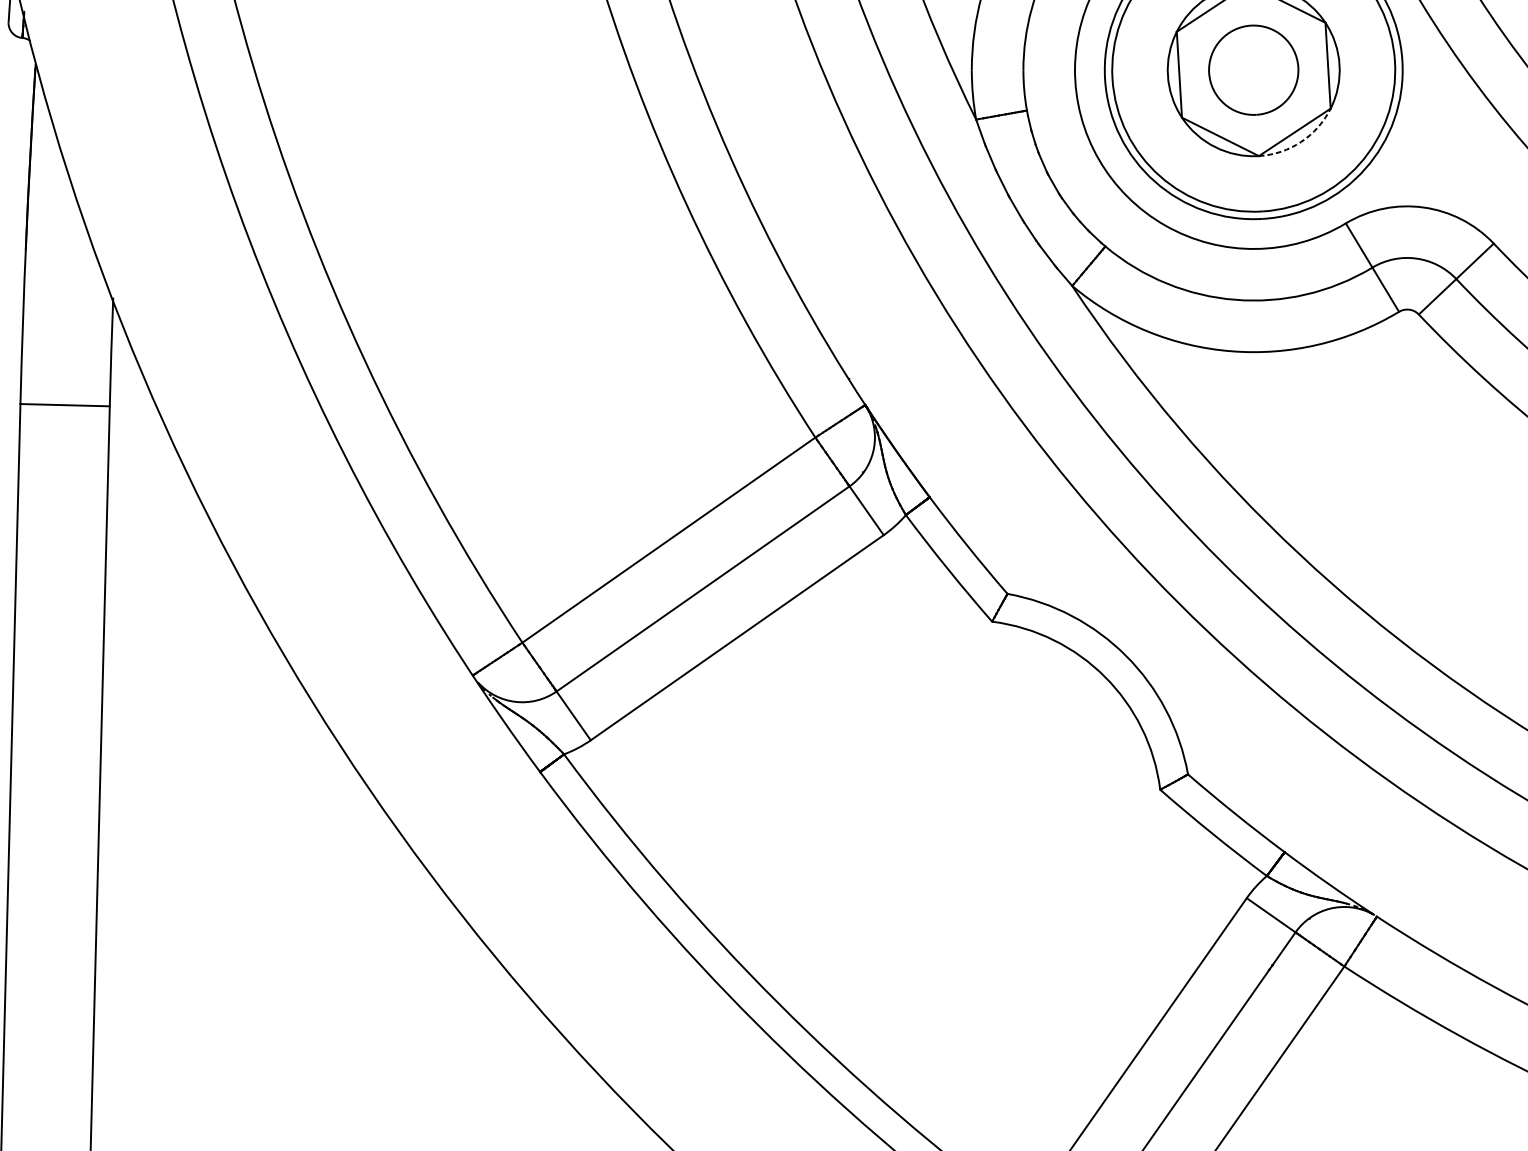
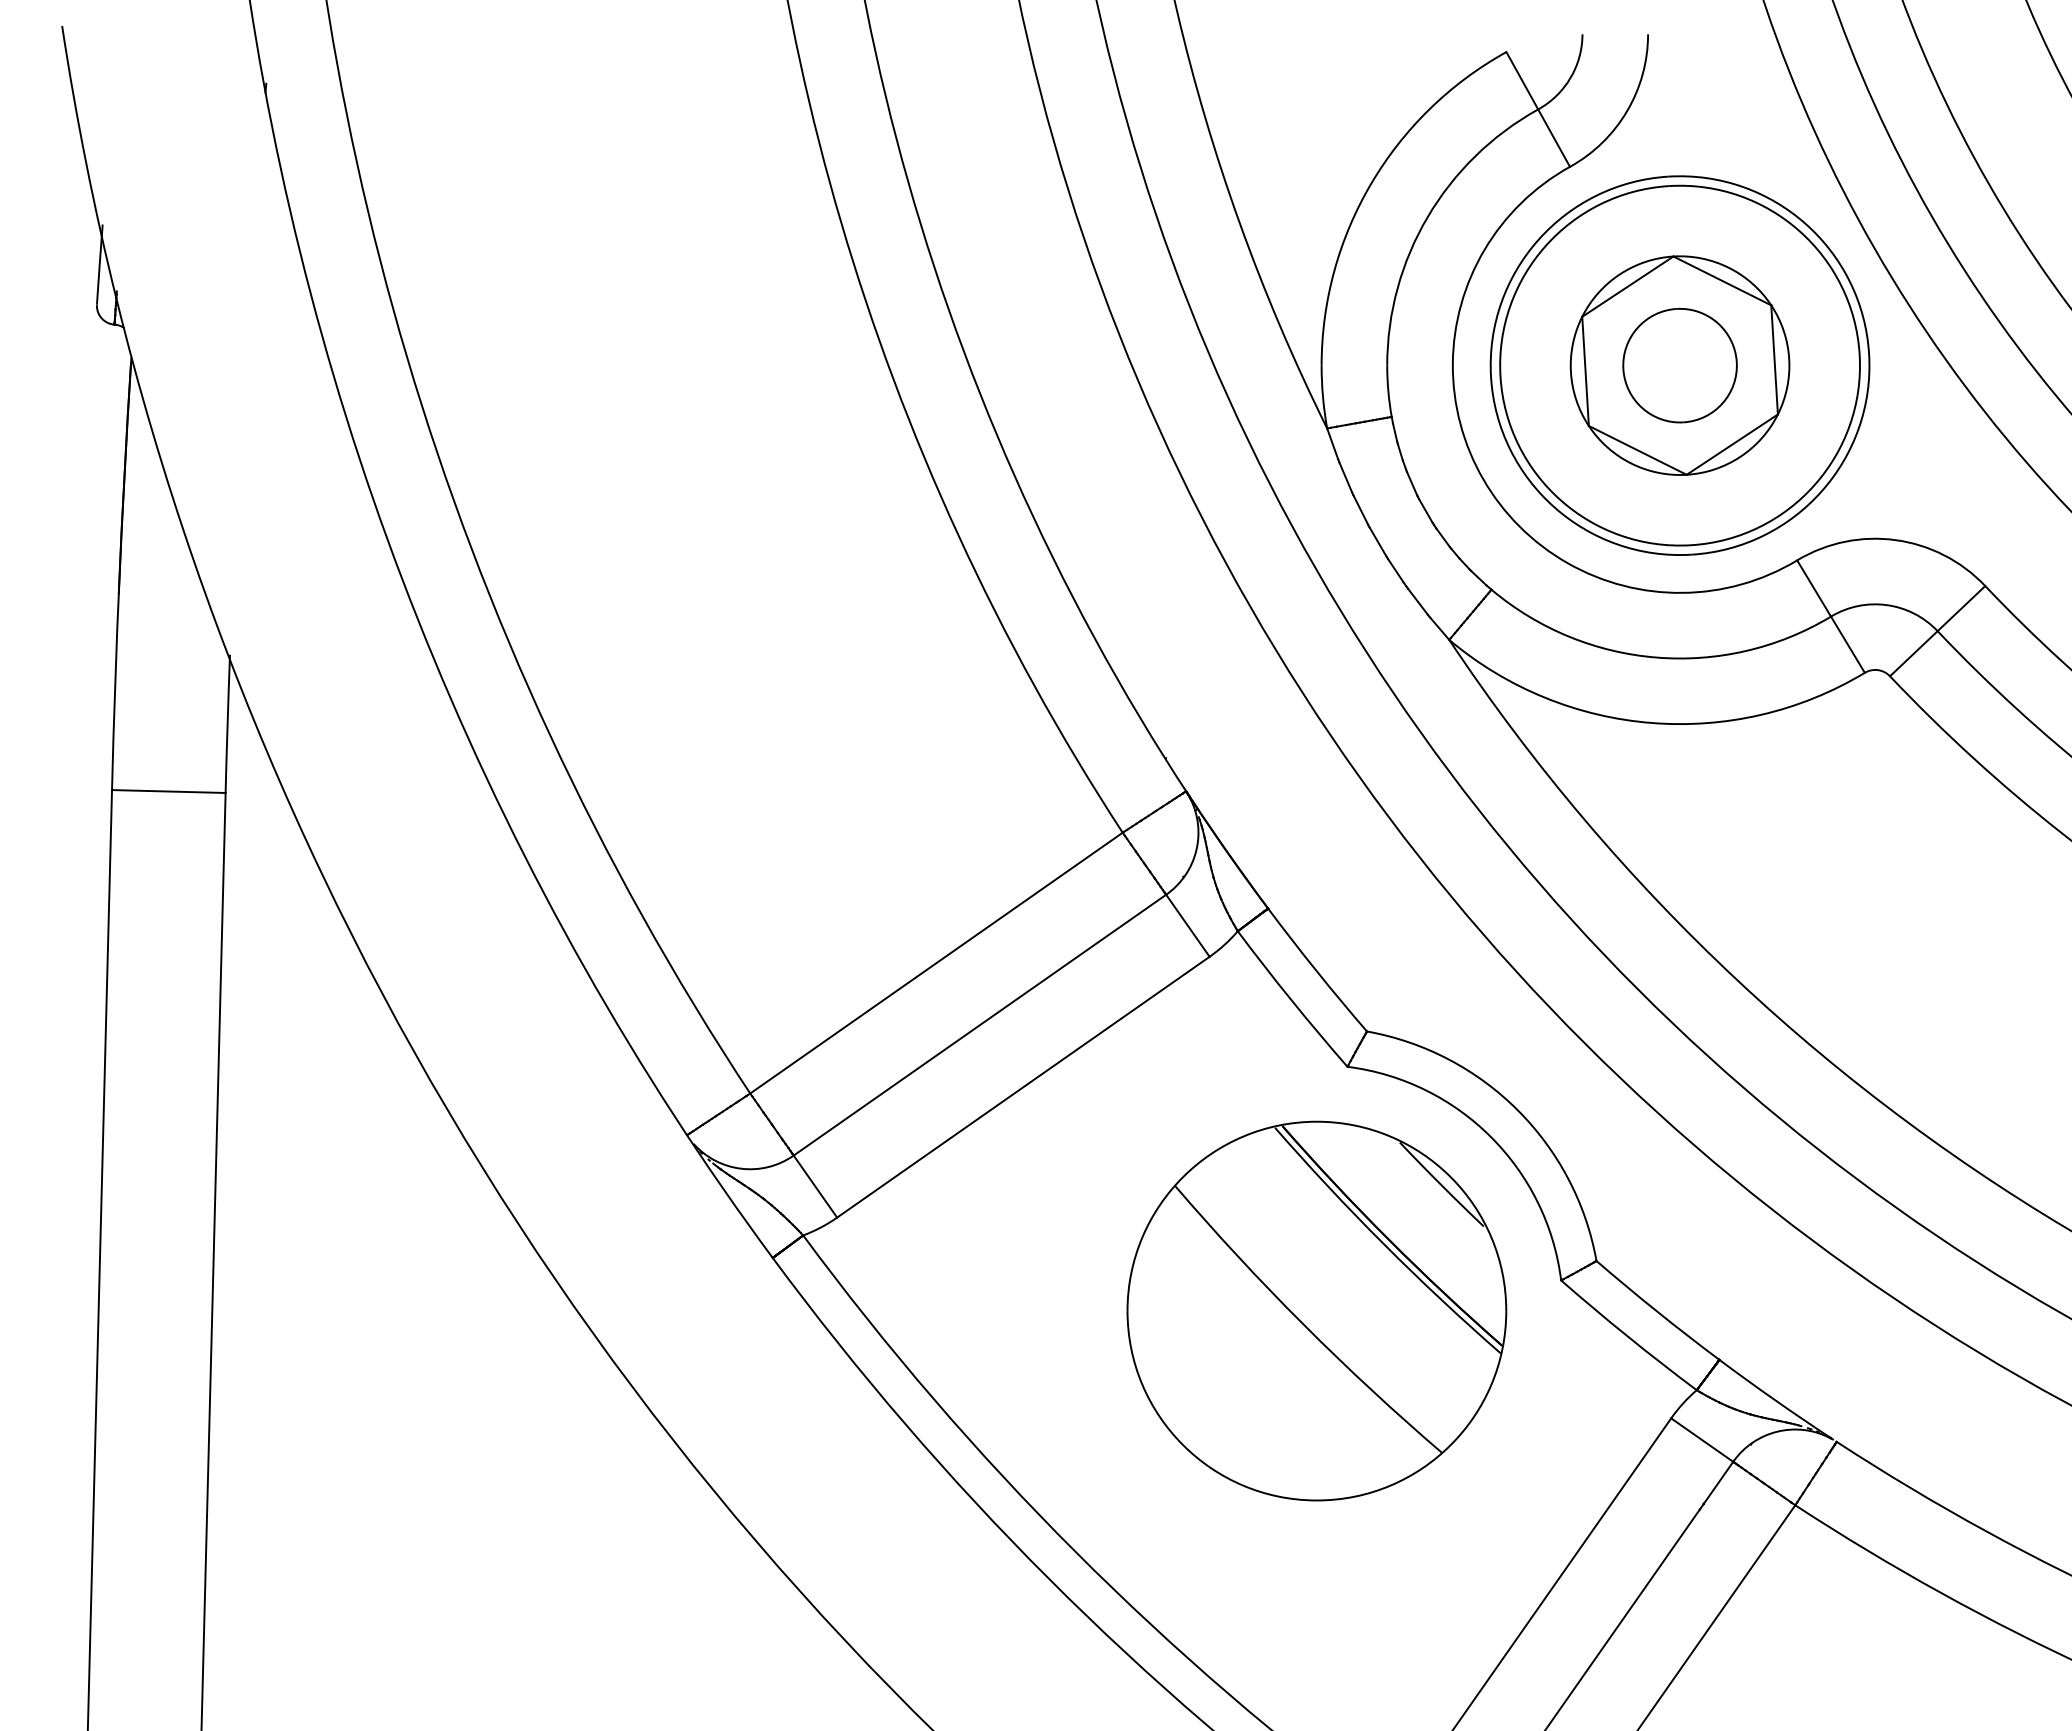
arc: (1301, 141) -> (1740, 456), dashed -> solid
part: (967, 813) -> (1316, 1310), added

